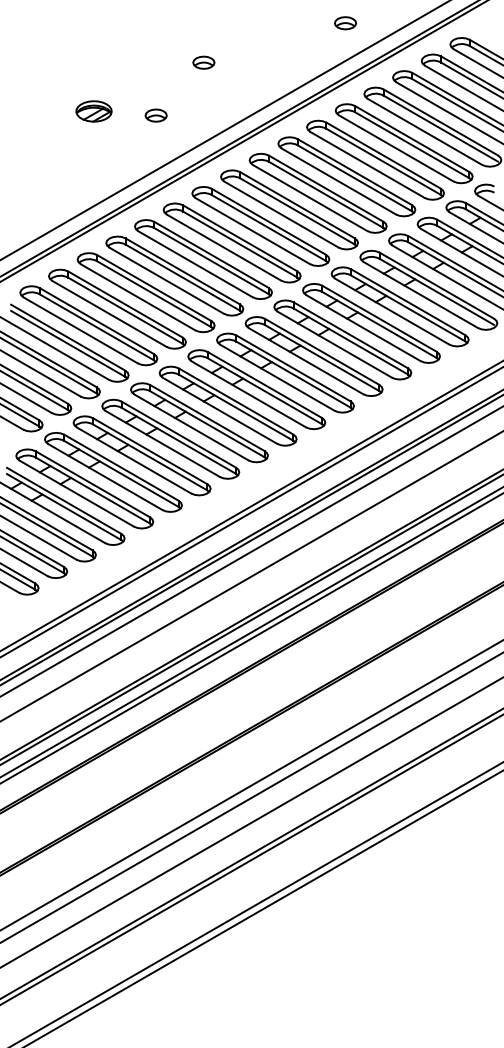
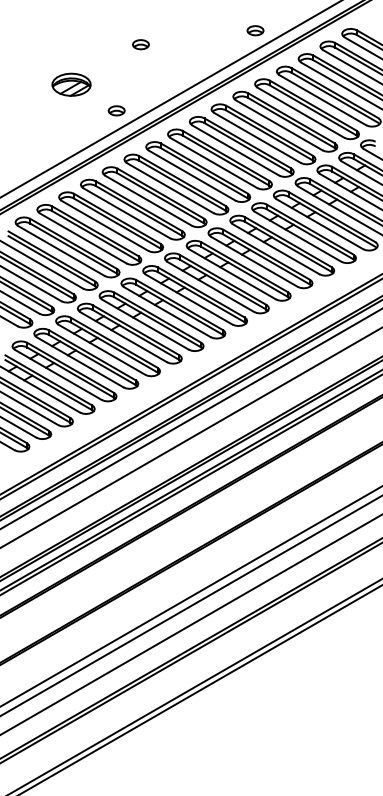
part: (345, 22) -> (255, 30), moved
part: (203, 62) -> (140, 44), moved
part: (93, 111) -> (71, 84), size x1.43
part: (155, 115) -> (116, 110), moved

